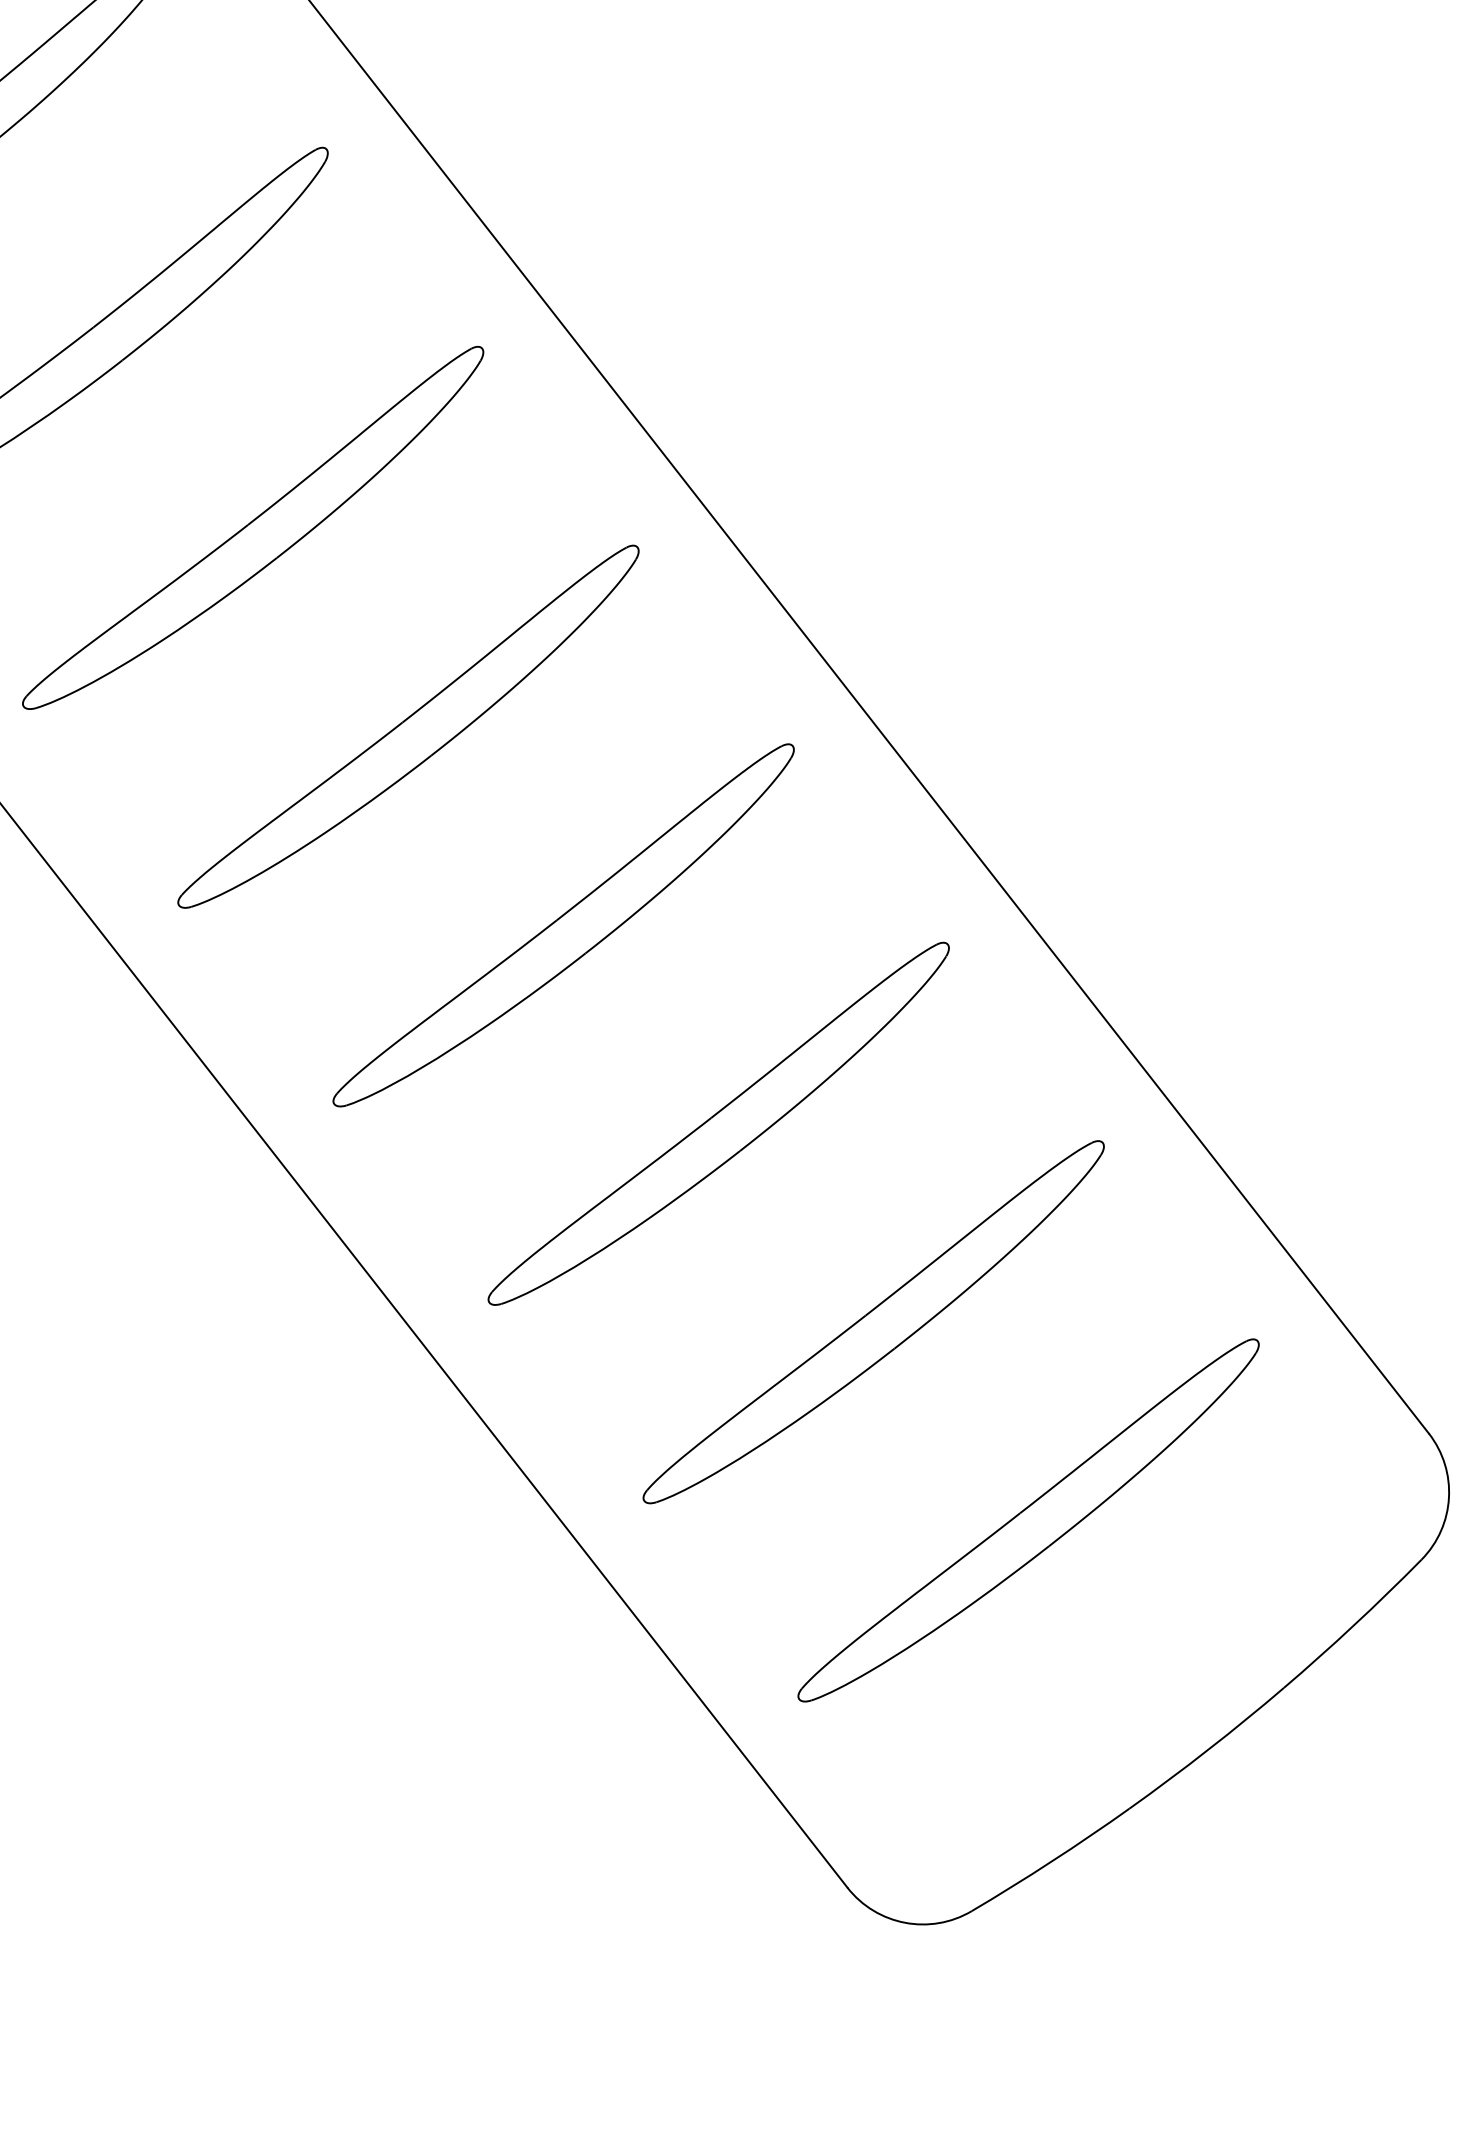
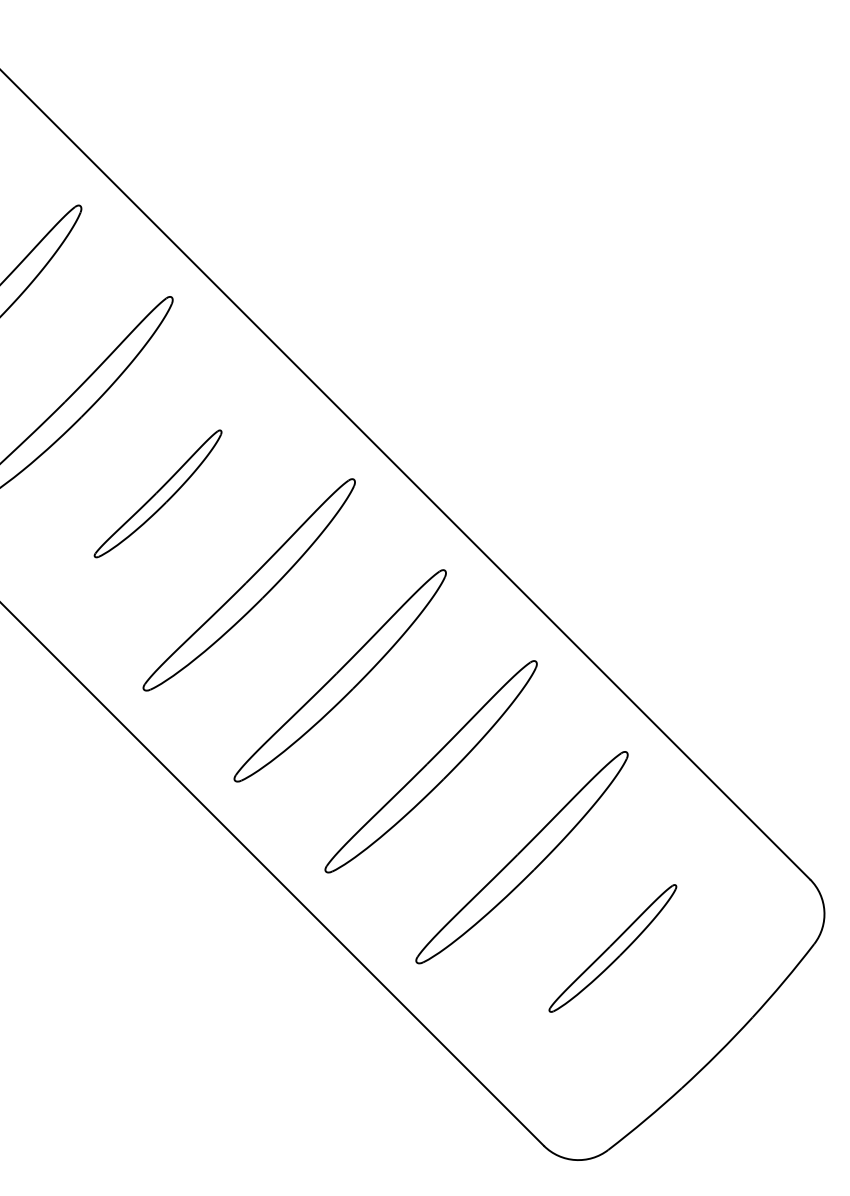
part: (251, 527) -> (157, 493), size x0.6
part: (1027, 1520) -> (612, 948), size x0.6

